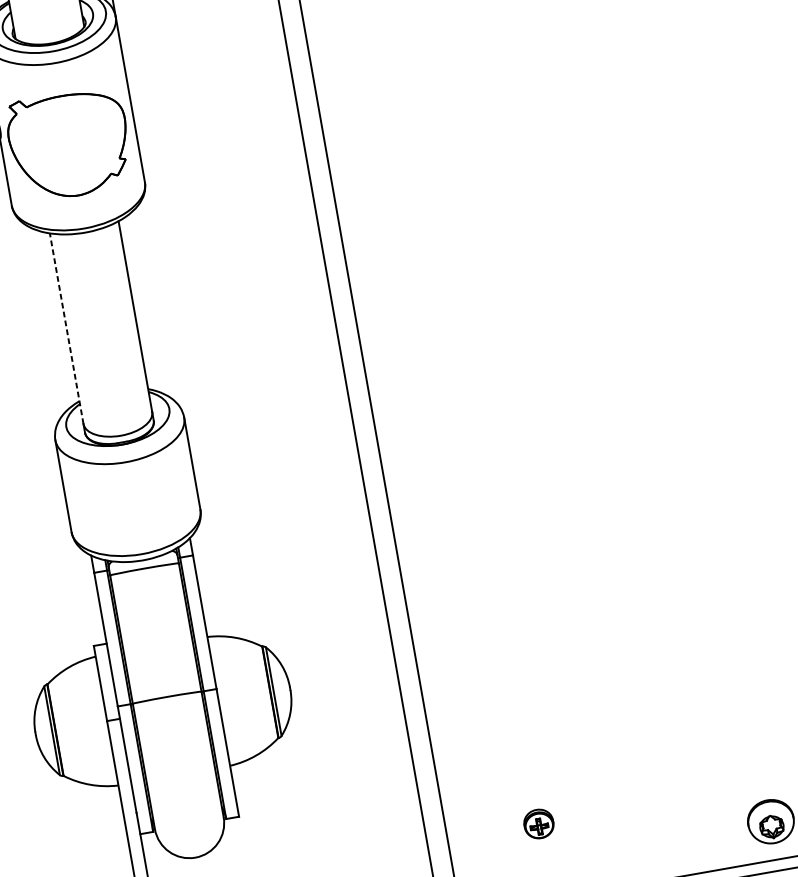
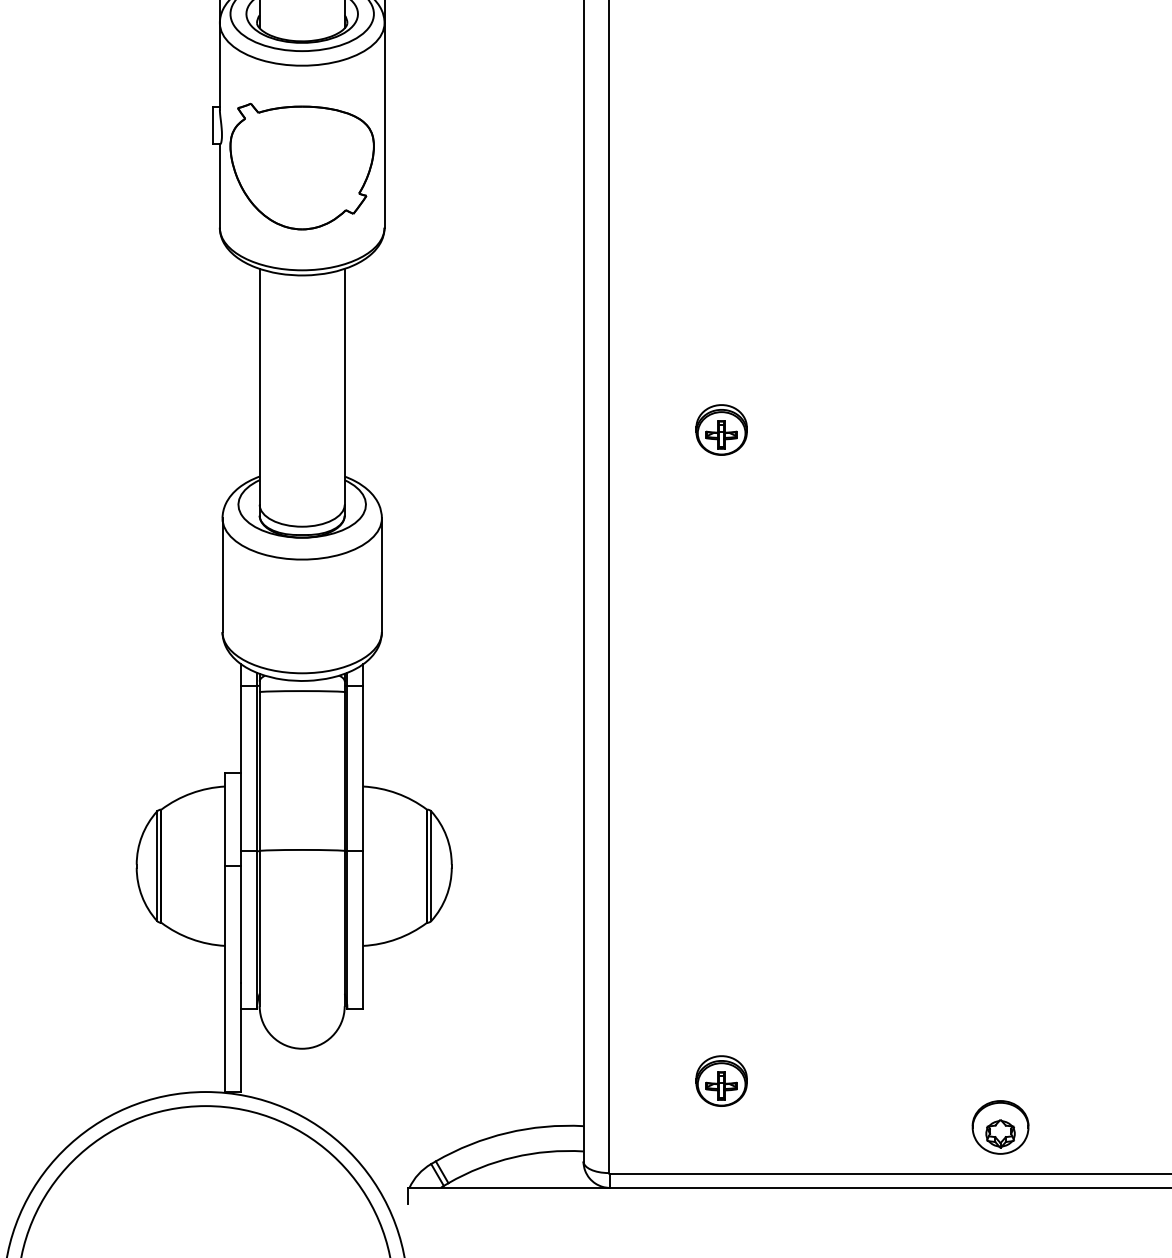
part: (446, 297) -> (721, 429), added
line: (66, 328) -> (259, 386), dashed -> solid
part: (538, 823) -> (721, 1080), size x1.43

